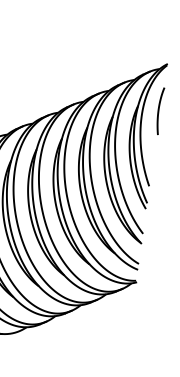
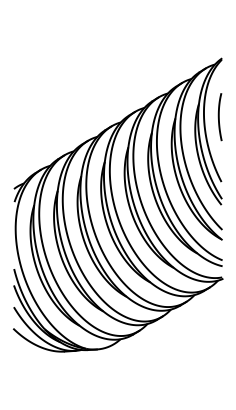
curve: (159, 111) -> (219, 117), moved

